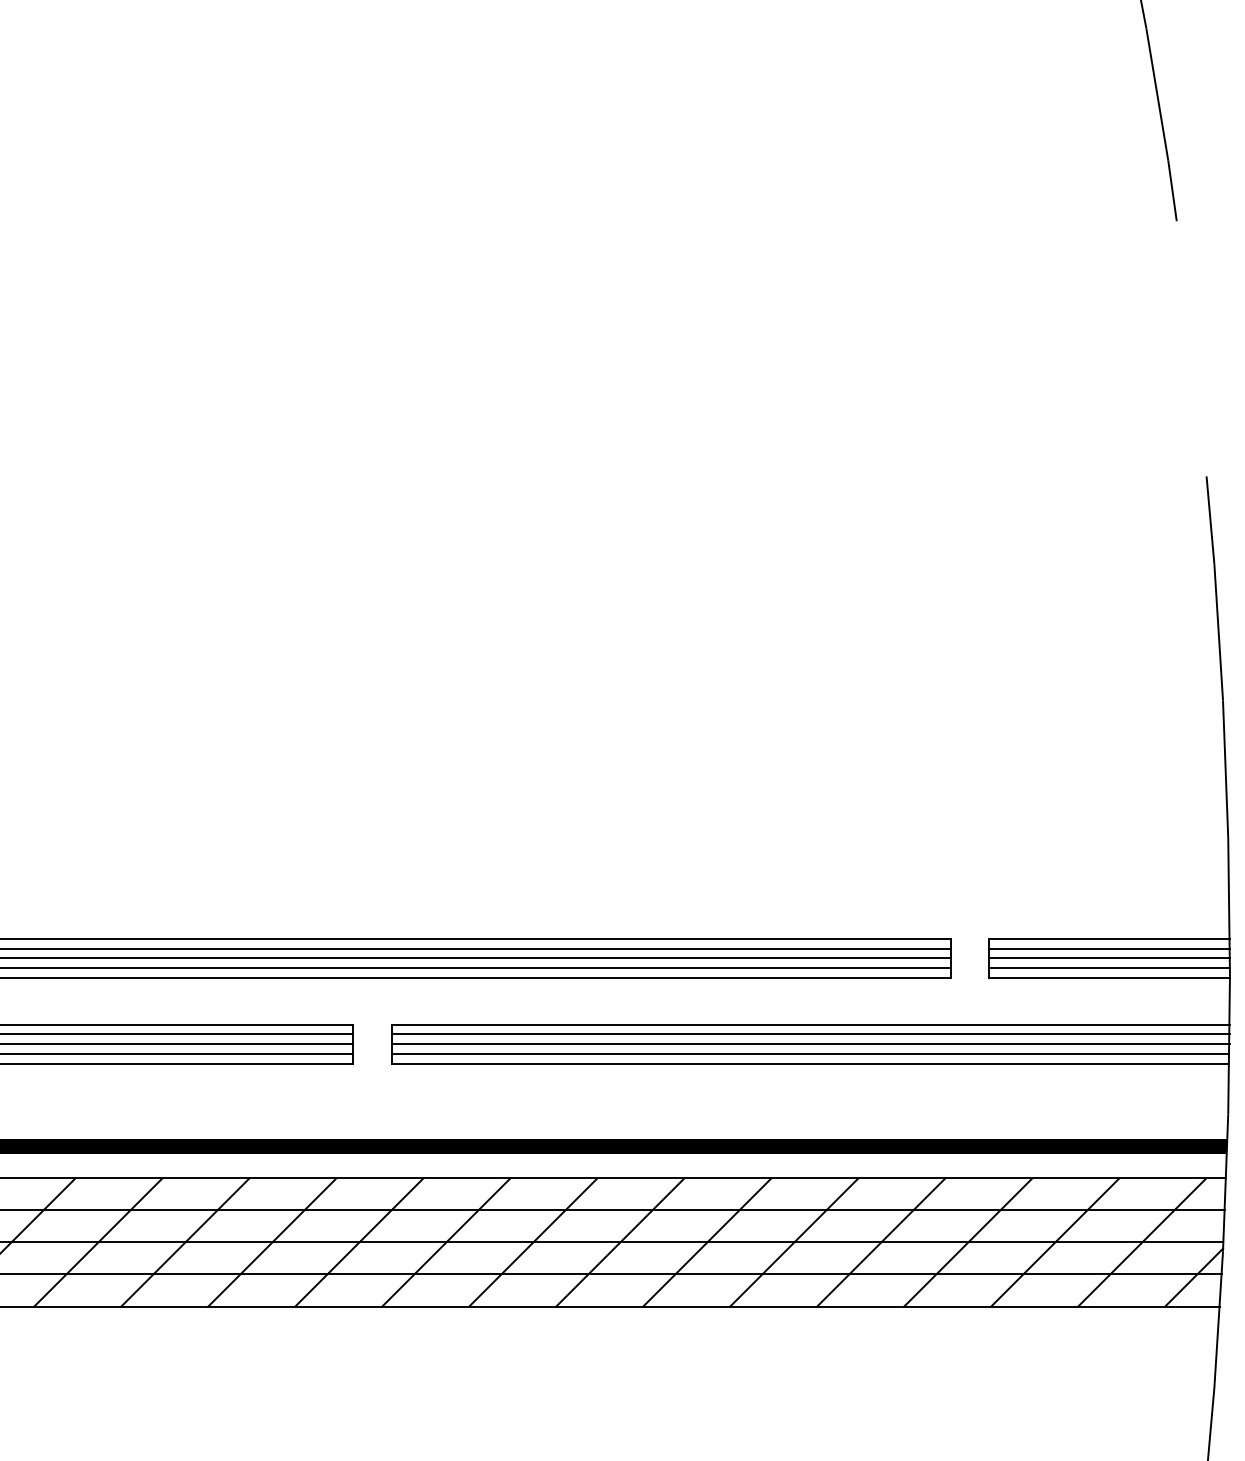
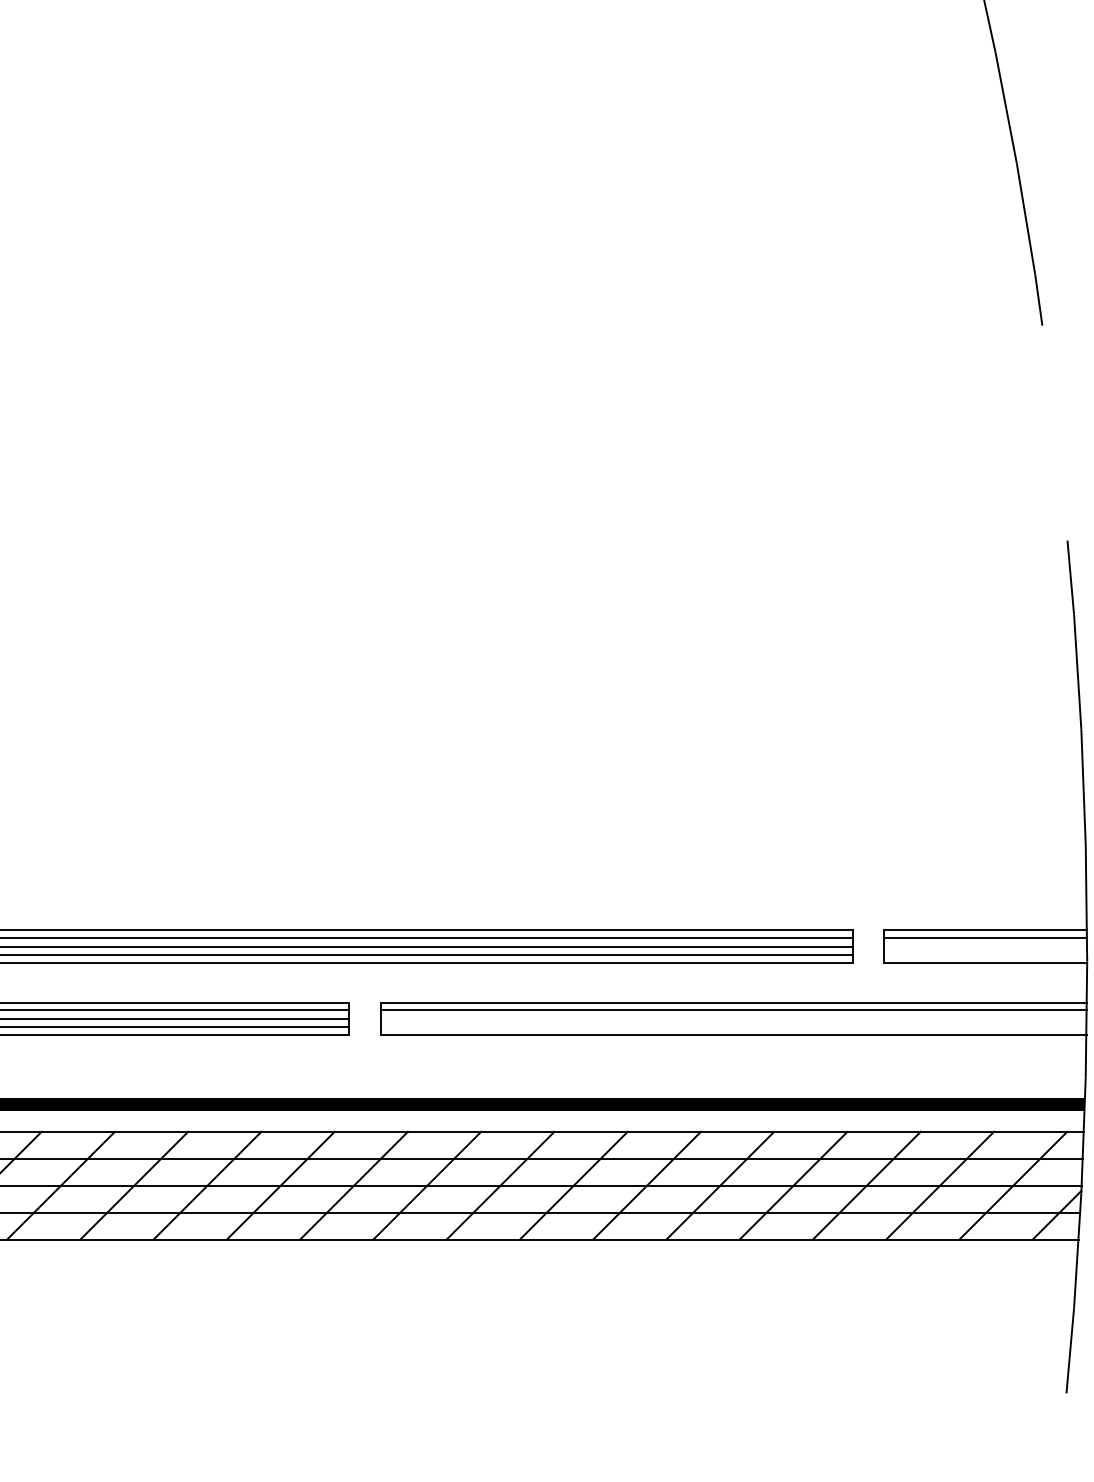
line: (1109, 958) -> (985, 946), removed
line: (1109, 967) -> (985, 954), removed
line: (809, 1043) -> (733, 1018), removed
line: (809, 1054) -> (733, 1027), removed

